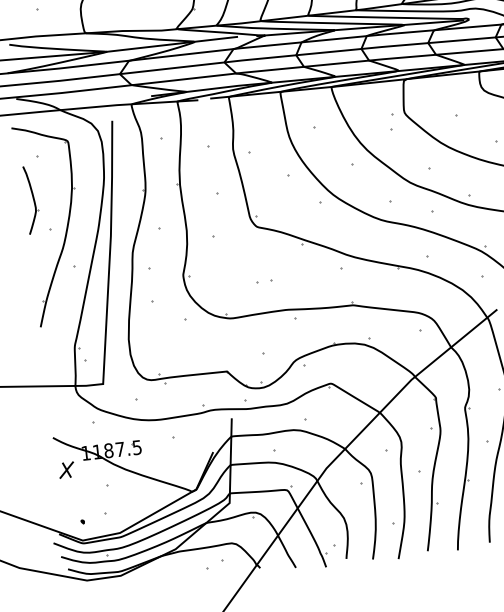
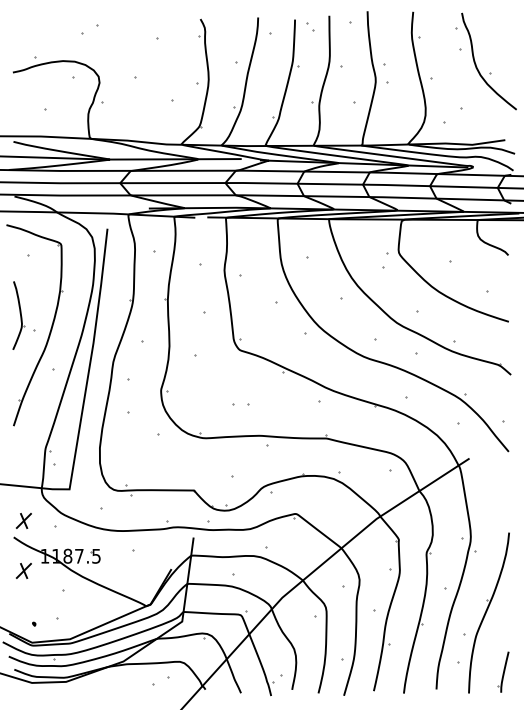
part: (31, 199) -> (18, 315), moved
part: (60, 420) -> (23, 520), added

